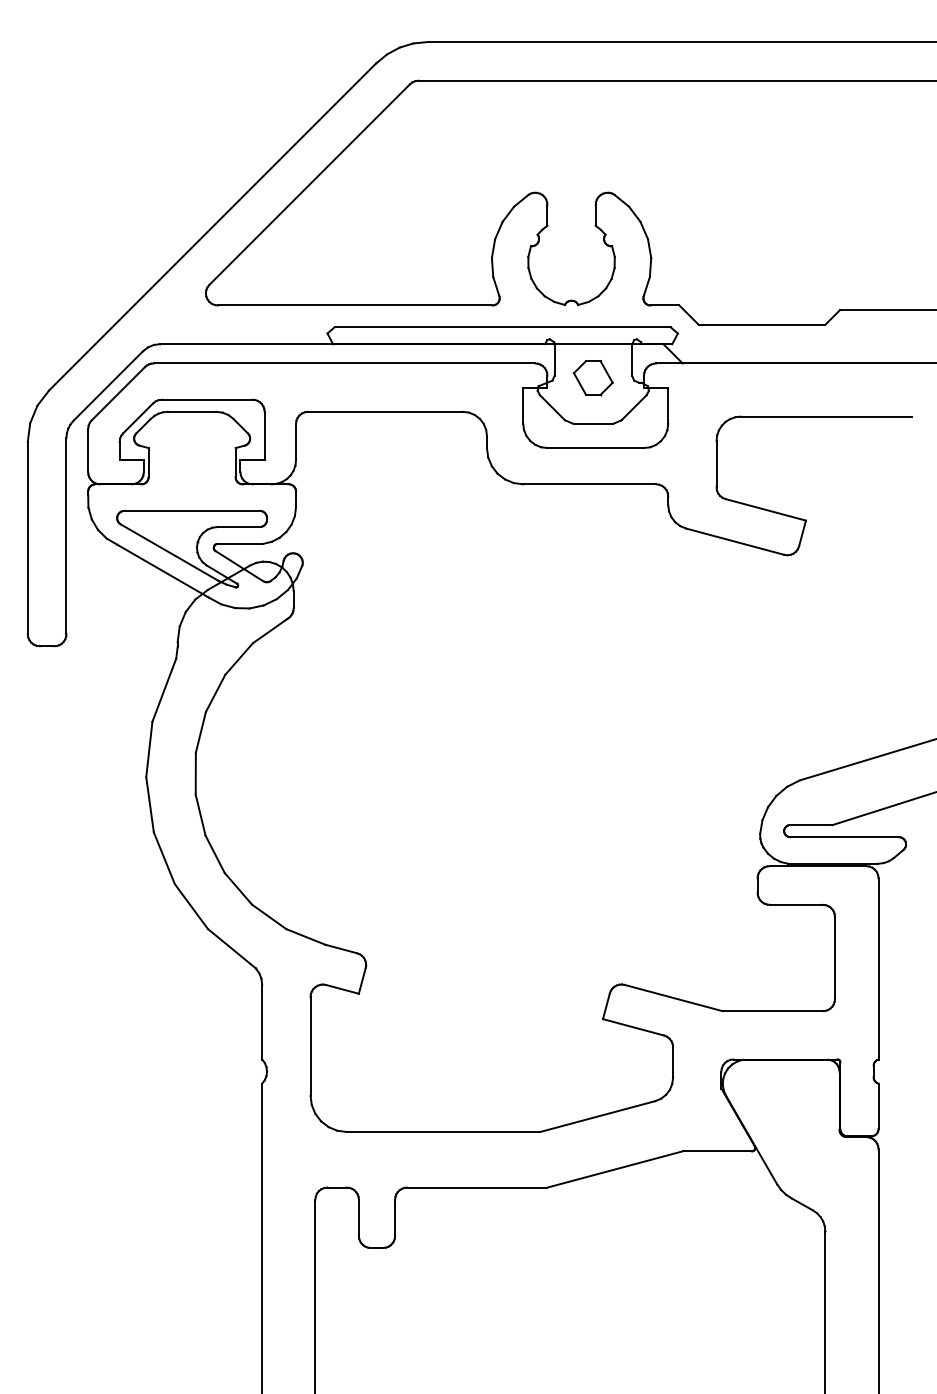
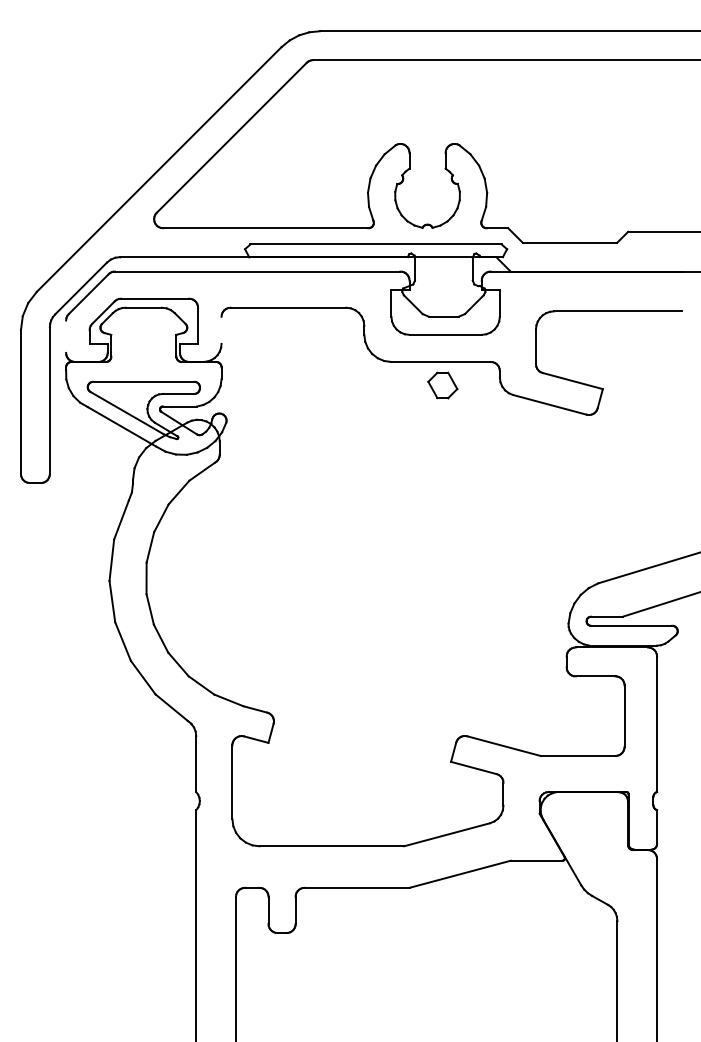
part: (592, 378) -> (442, 385), moved
line: (295, 440) -> (221, 329), removed
line: (88, 450) -> (66, 336), removed

